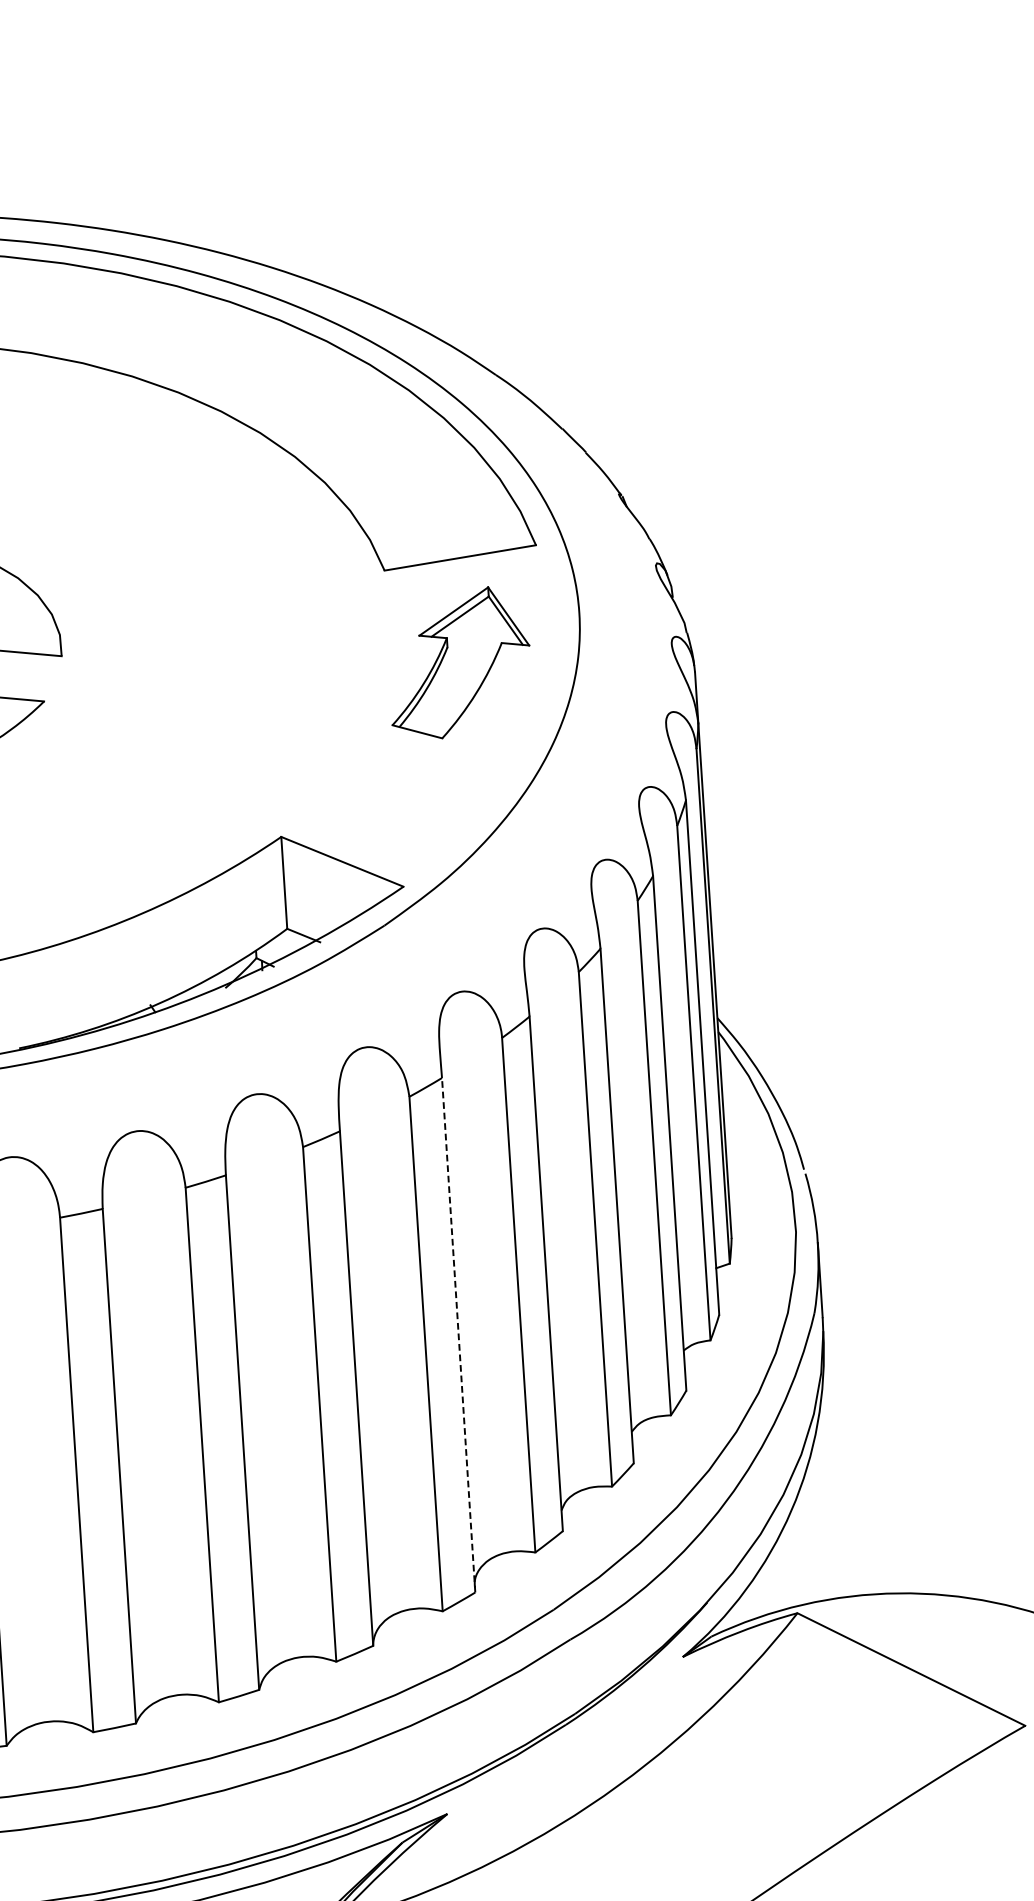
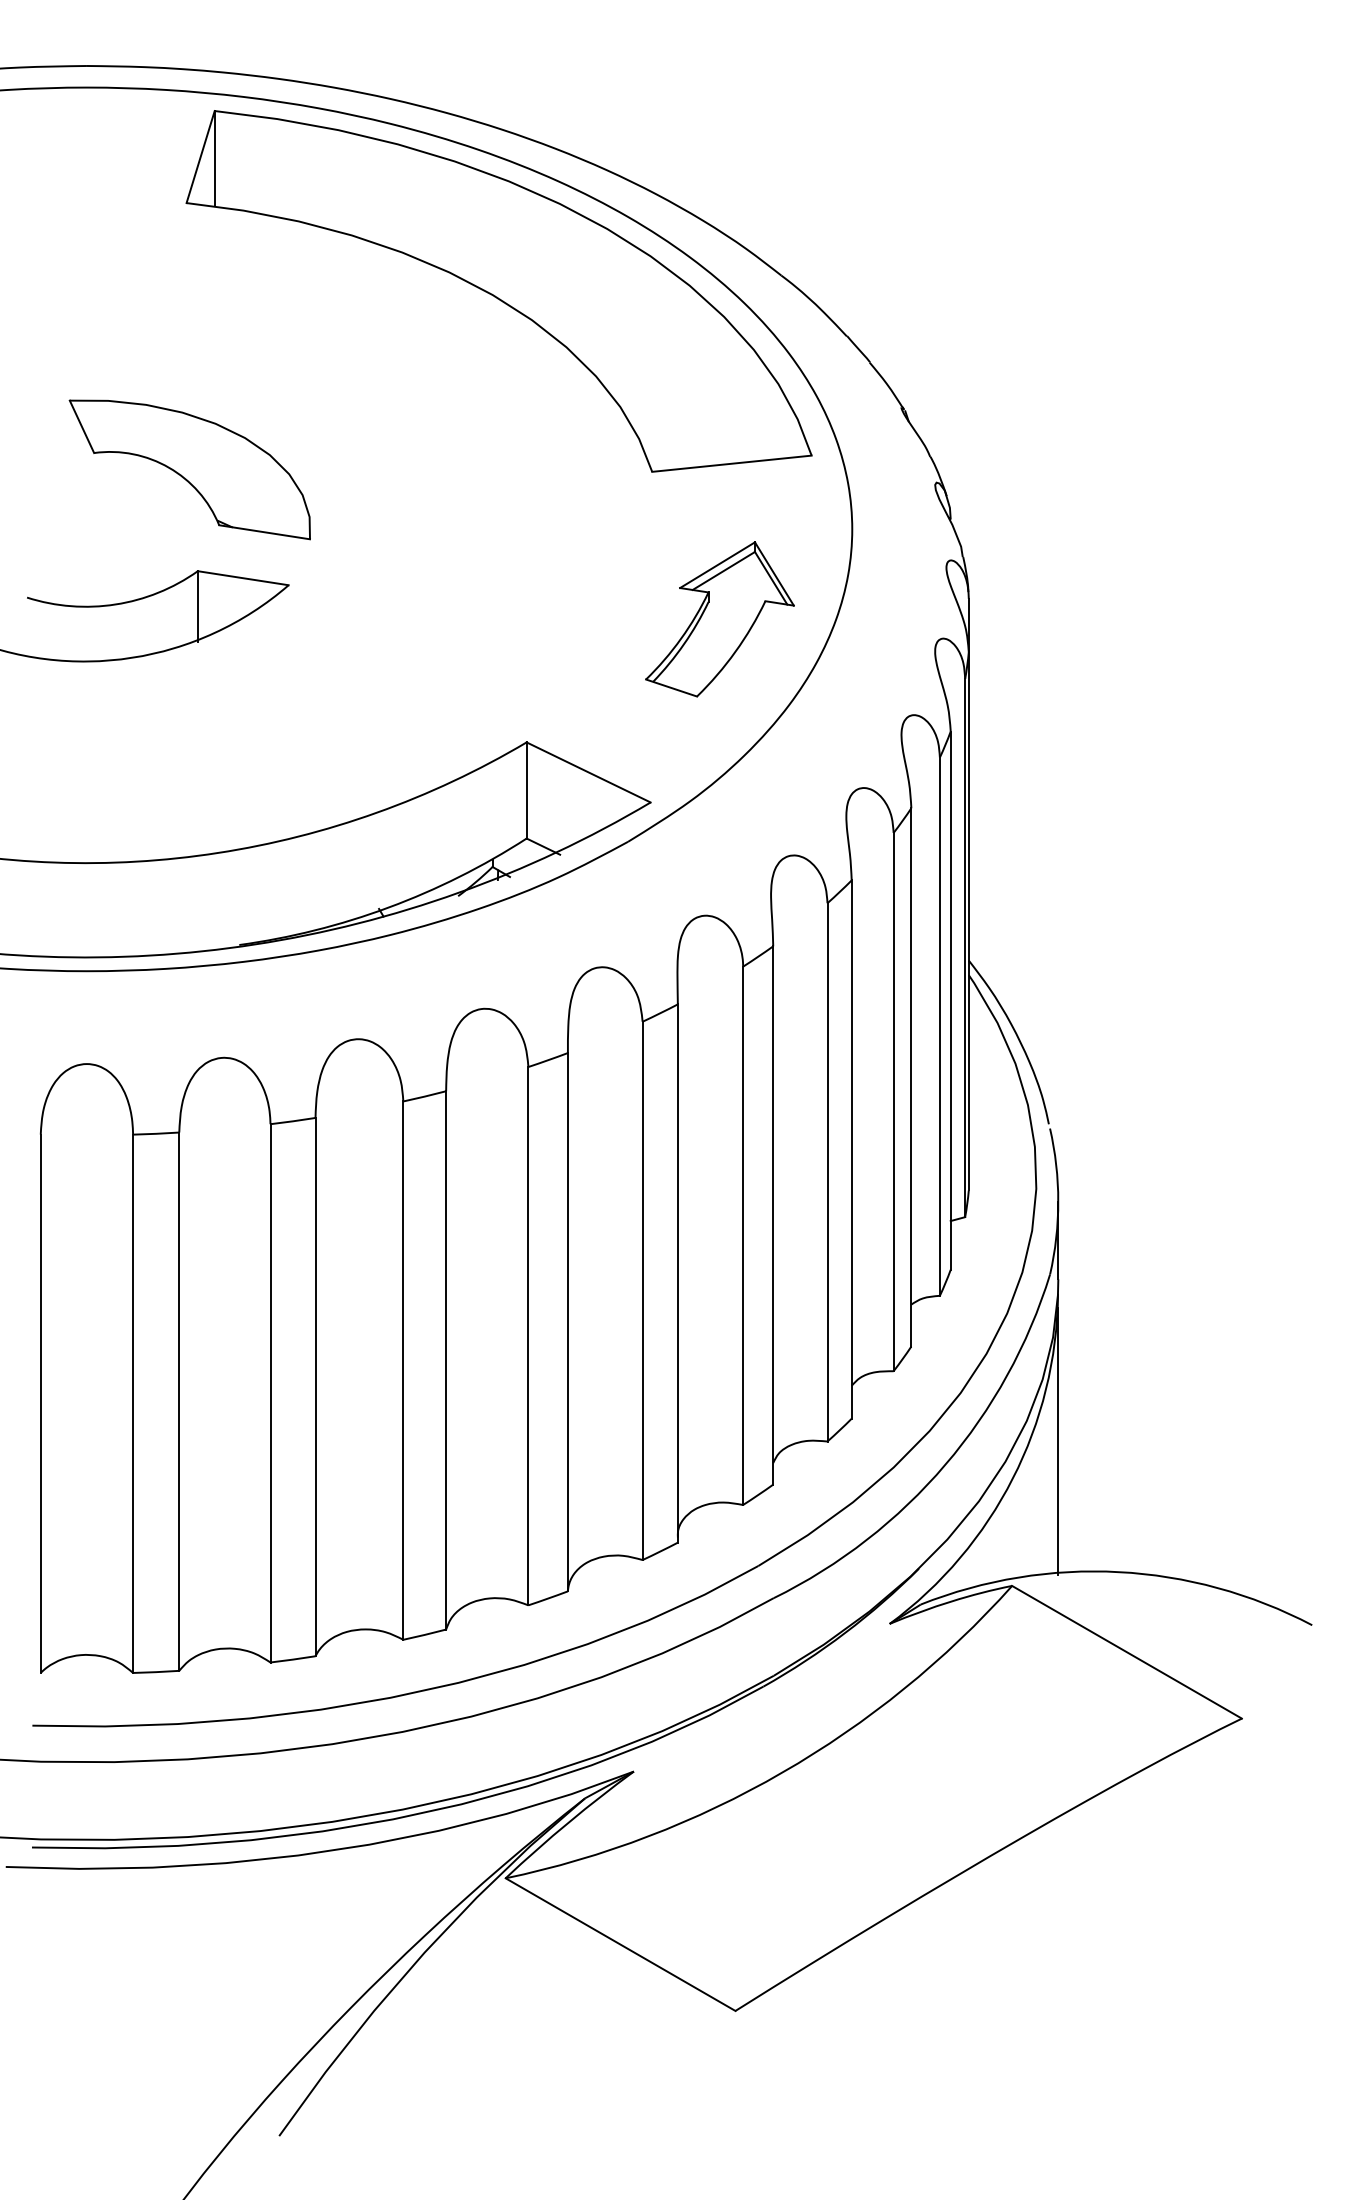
part: (459, 663) -> (719, 619), moved
line: (458, 1335) -> (677, 1273), dashed -> solid
line: (832, 1472) -> (1058, 1441), added

